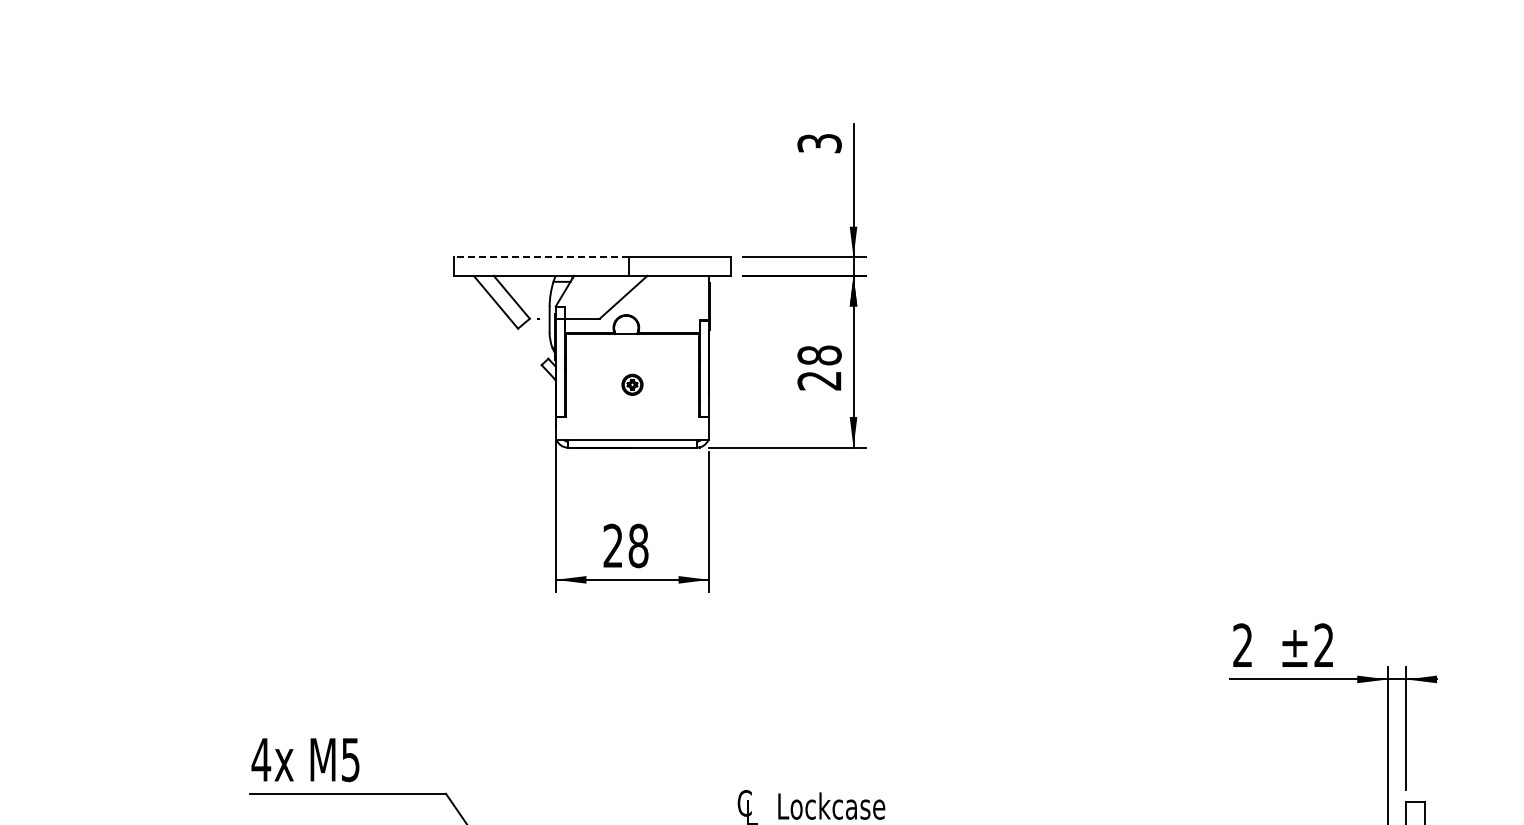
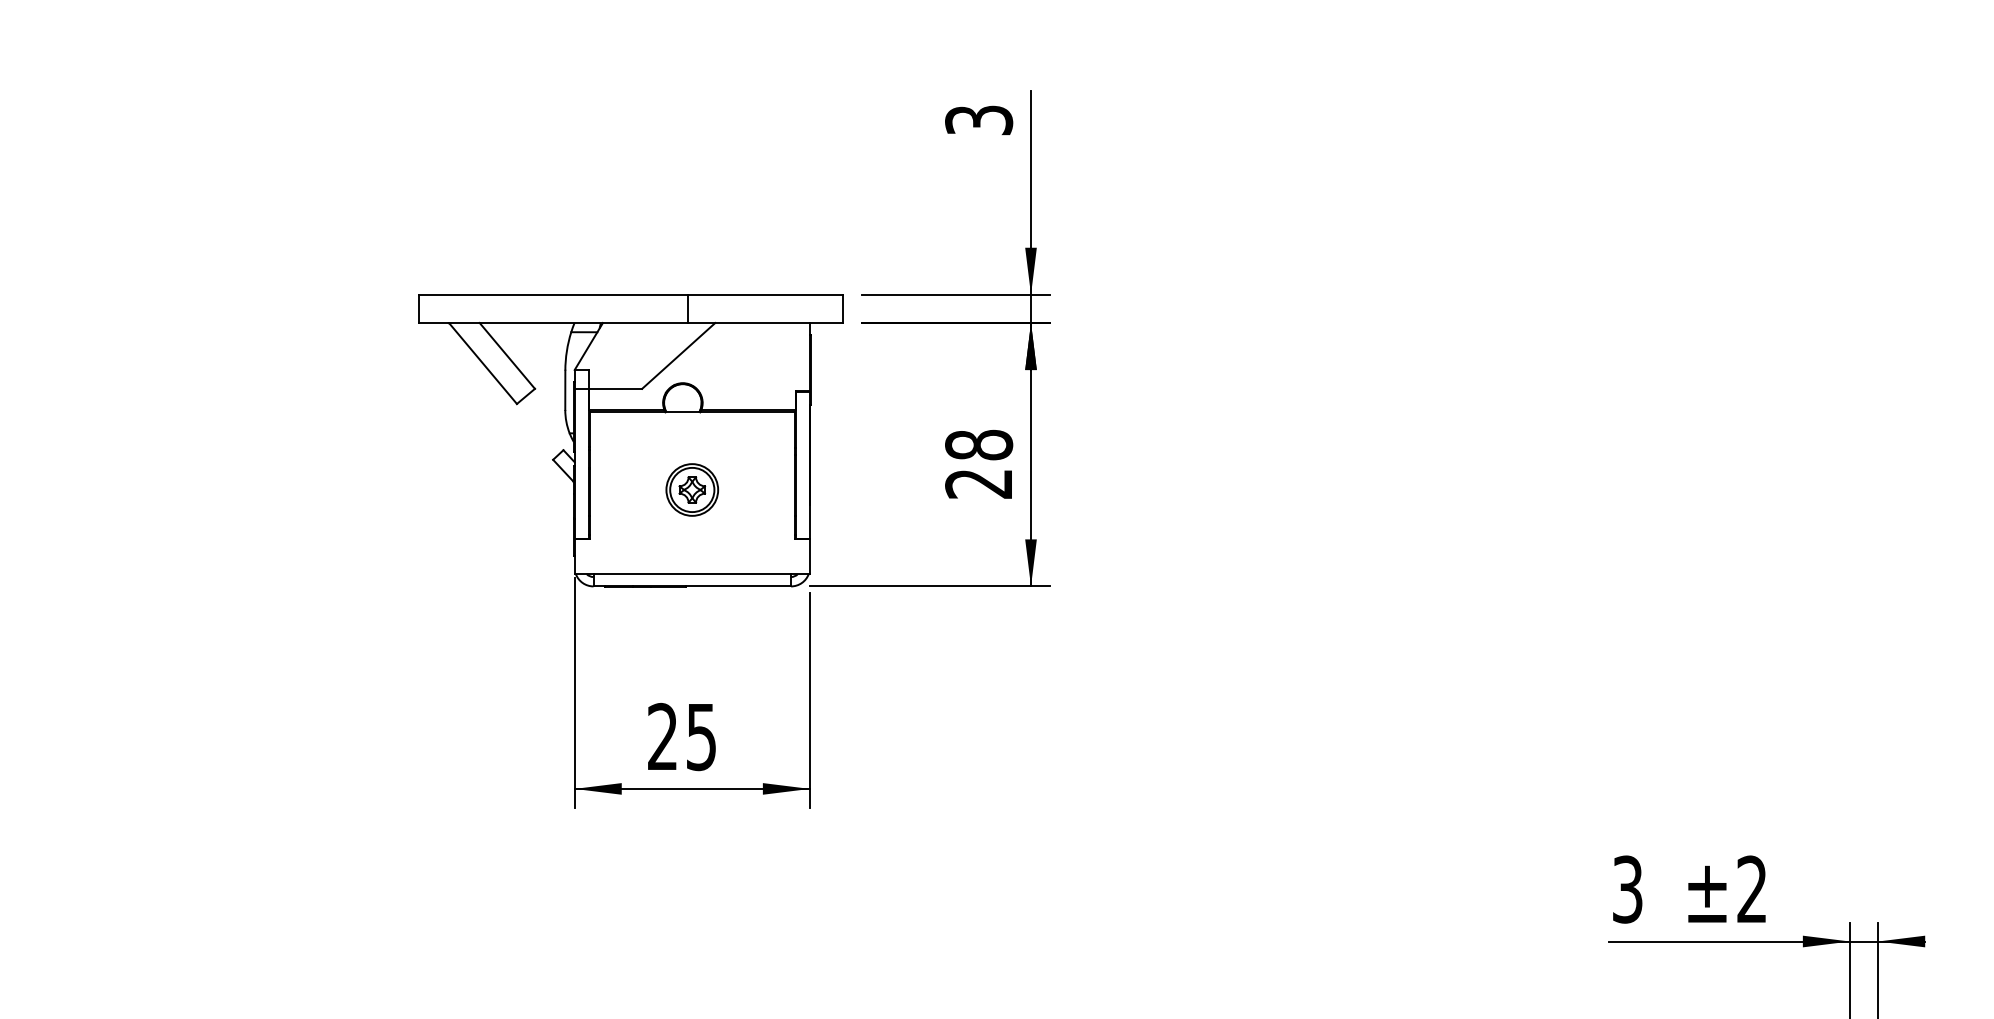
line: (541, 257) -> (552, 294), dashed -> solid
part: (632, 384) -> (692, 489), size x1.67
text: (638, 545) -> (701, 736), 28 -> 25
text: (1242, 645) -> (1627, 889), 2 -> 3

